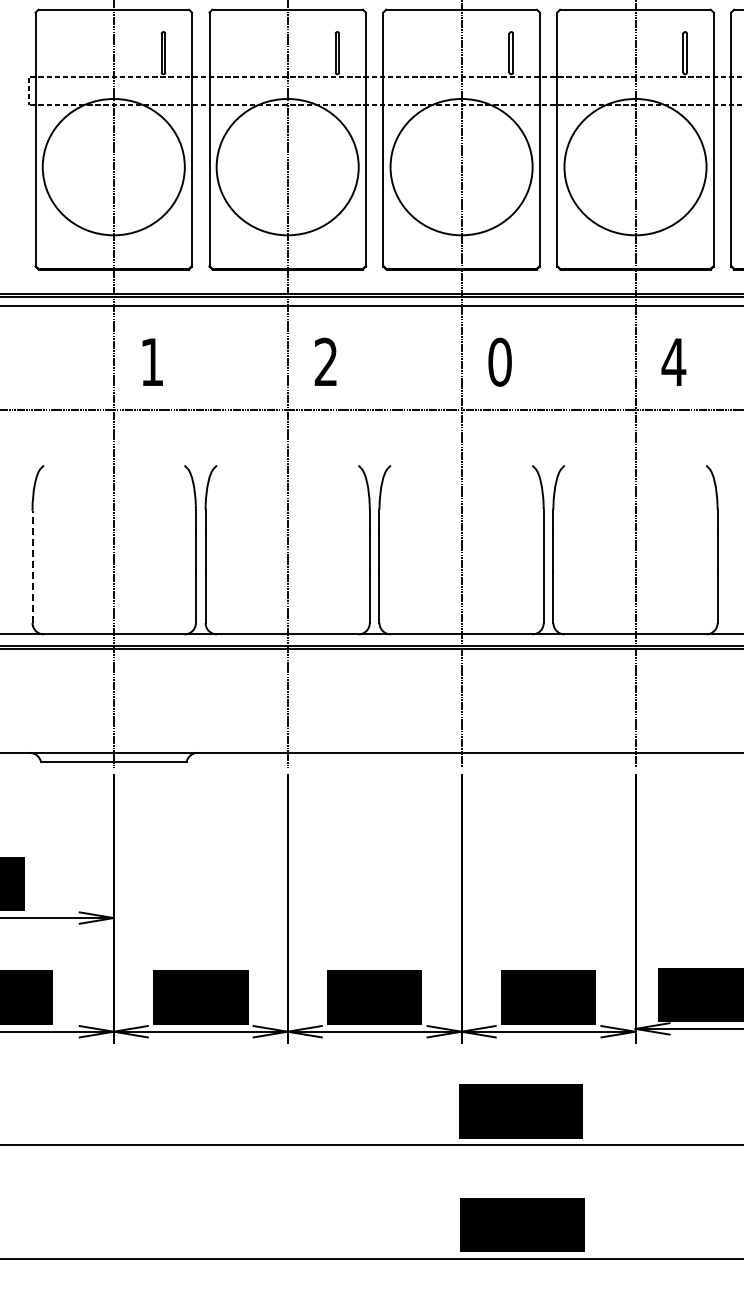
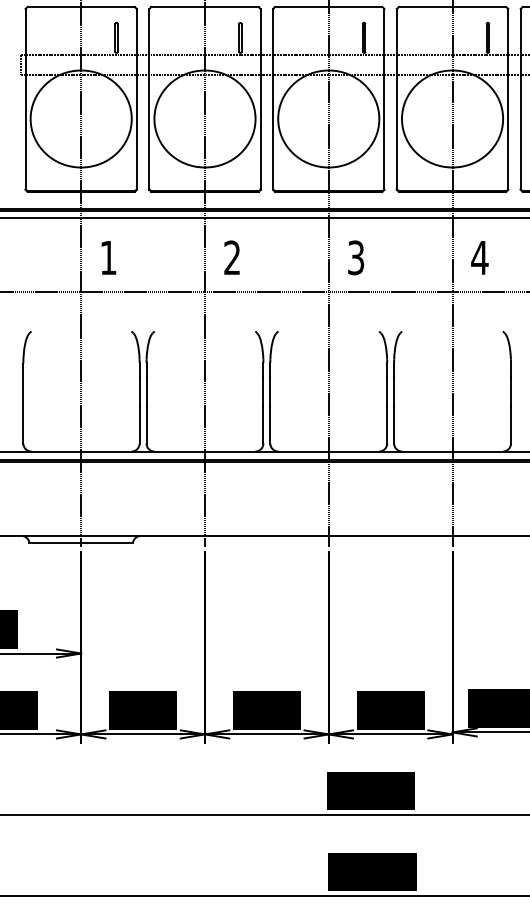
text: (499, 361) -> (355, 257), 0 -> 3
line: (32, 566) -> (23, 403), dashed -> solid

